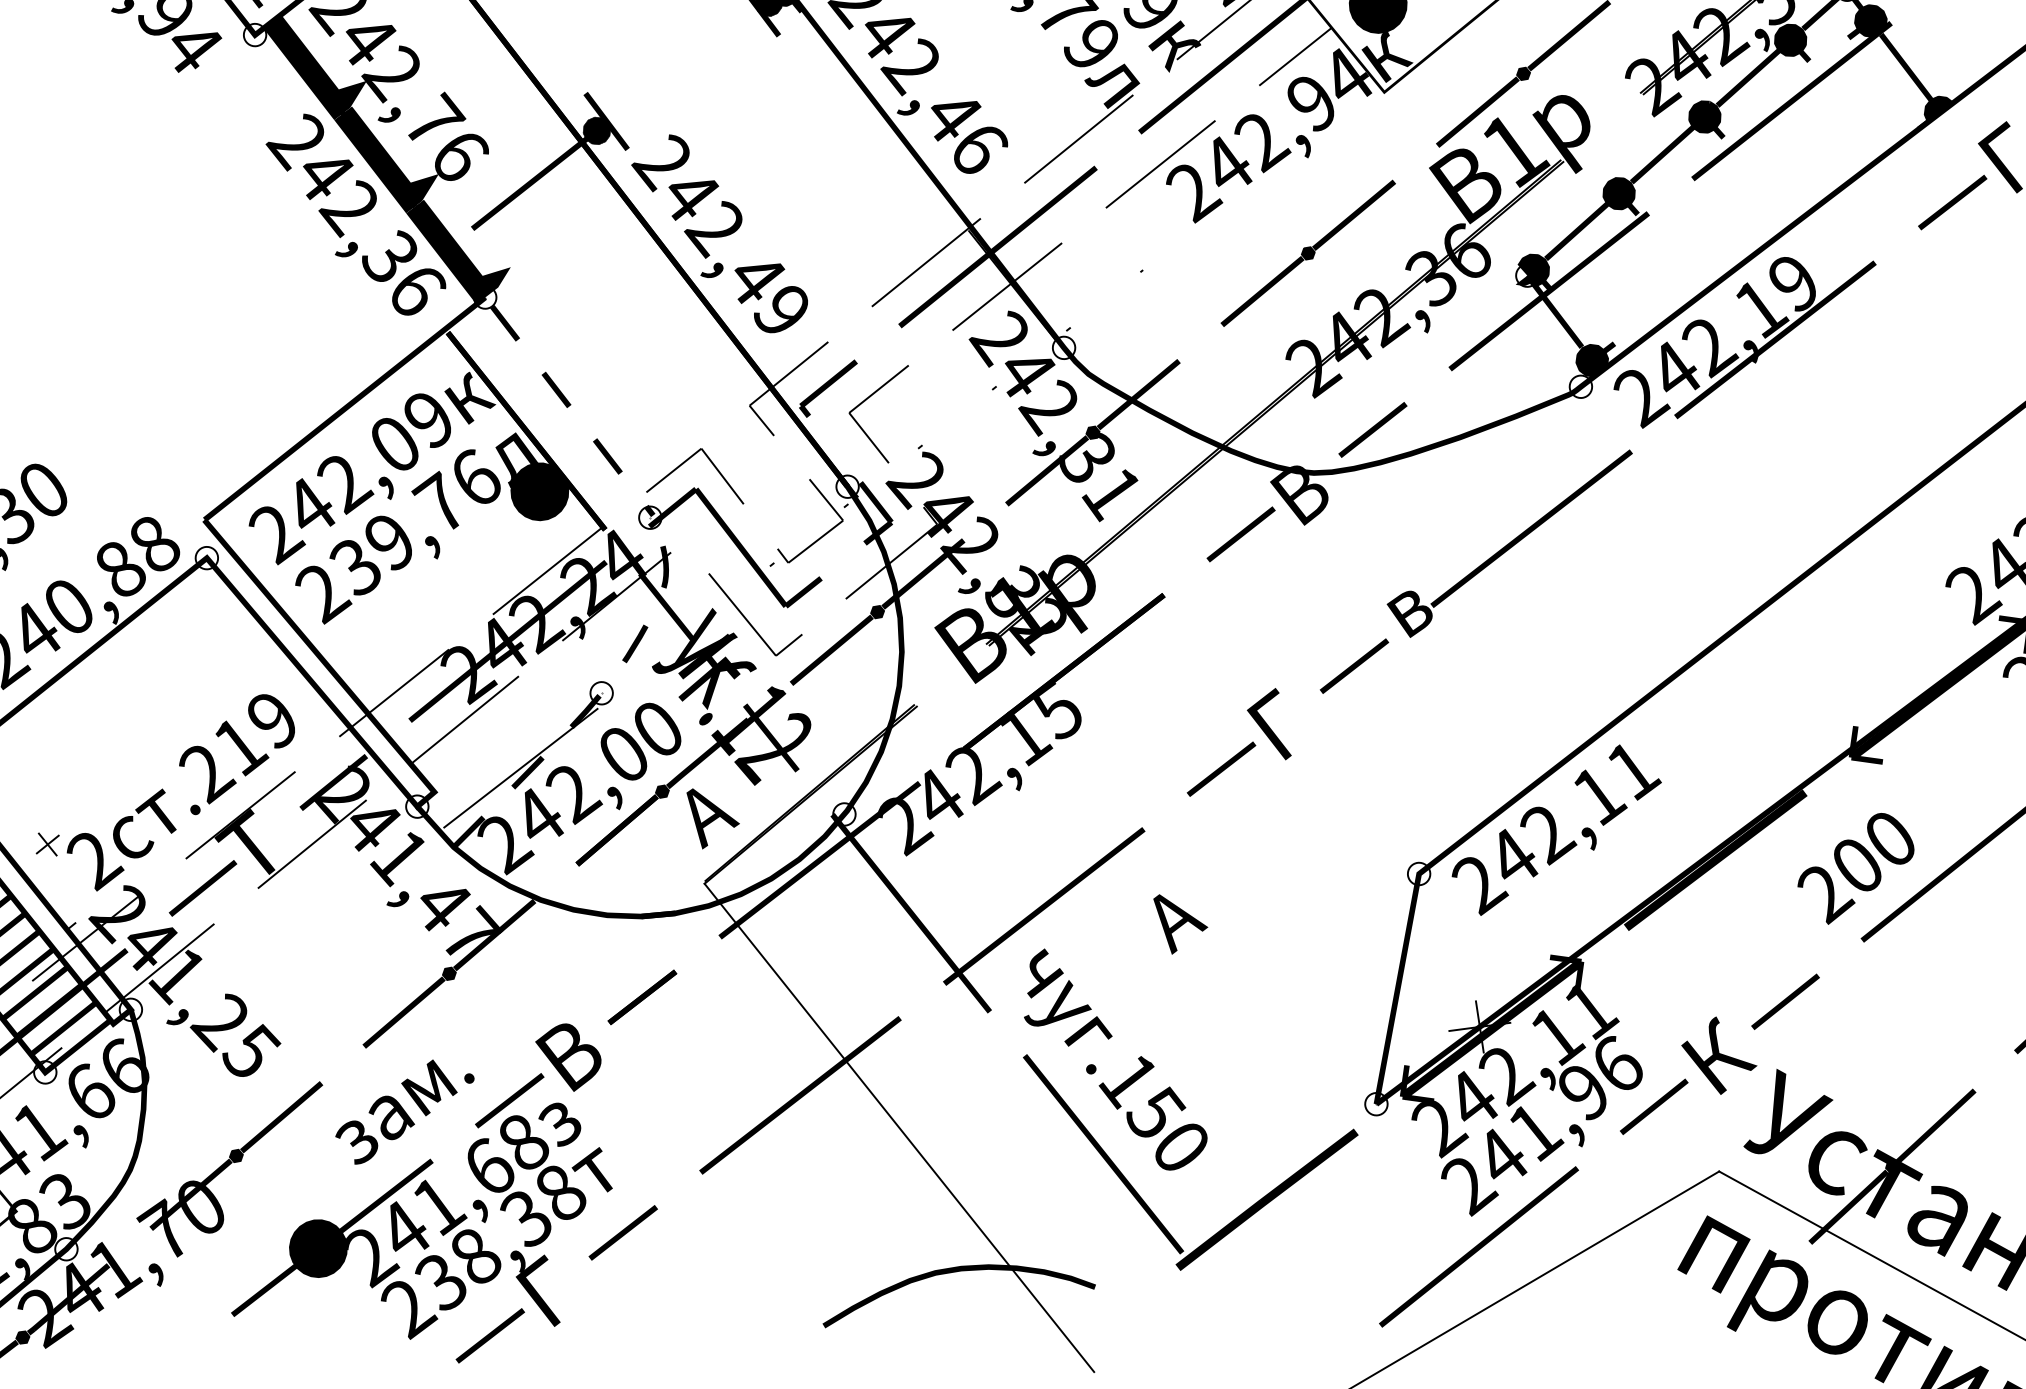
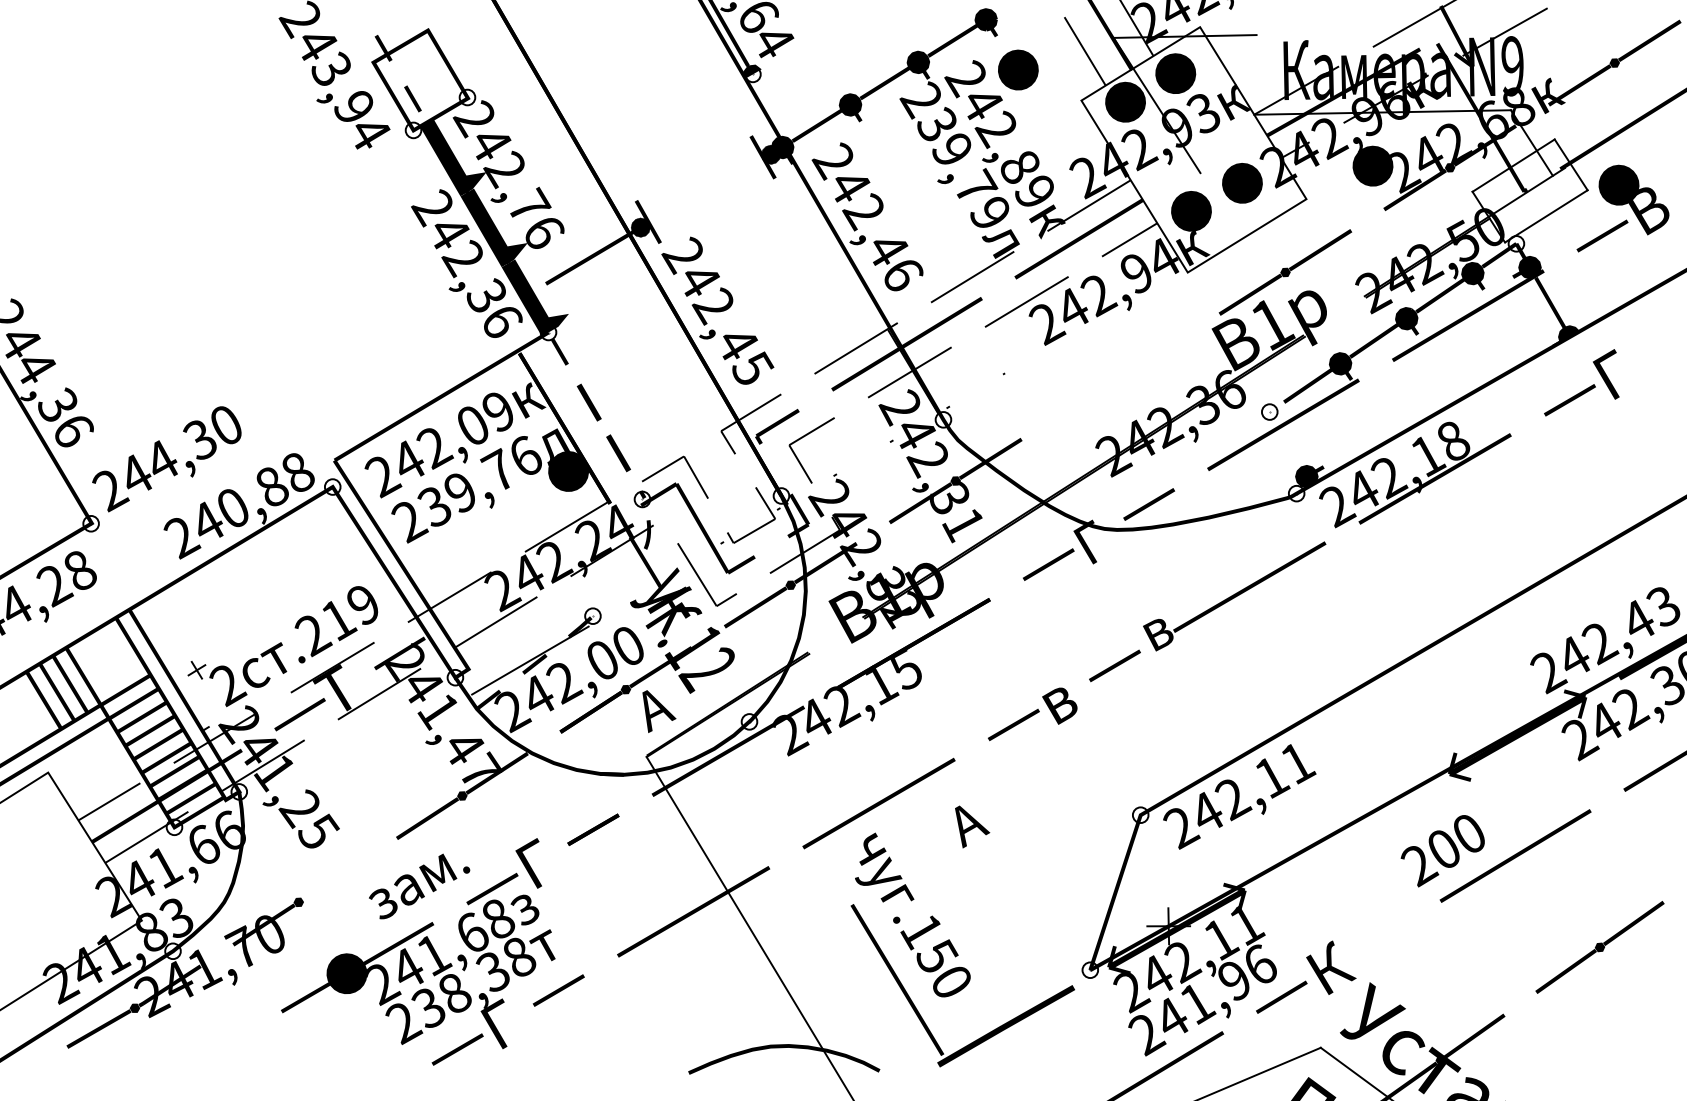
part: (1308, 252) -> (1120, 376), removed
text: (1794, 283) -> (1453, 441), 242,19 -> 242,18
fill: (1547, 302) -> (1281, 432), removed
text: (783, 308) -> (753, 367), 242,49 -> 242,45
part: (556, 389) -> (589, 402), size x1.4
part: (607, 456) -> (618, 453), size x1.4
text: (1303, 491) -> (1095, 540), В -> Г
fill: (507, 640) -> (532, 571), removed
part: (634, 642) -> (620, 584), removed
text: (1277, 723) -> (1056, 698), Г -> в
fill: (770, 738) -> (705, 662), removed
fill: (1715, 860) -> (1346, 832), removed
fill: (910, 912) -> (786, 795), removed
fill: (1784, 1001) -> (1381, 936), removed
text: (572, 1052) -> (540, 861), В -> Г
fill: (281, 1116) -> (333, 879), removed

